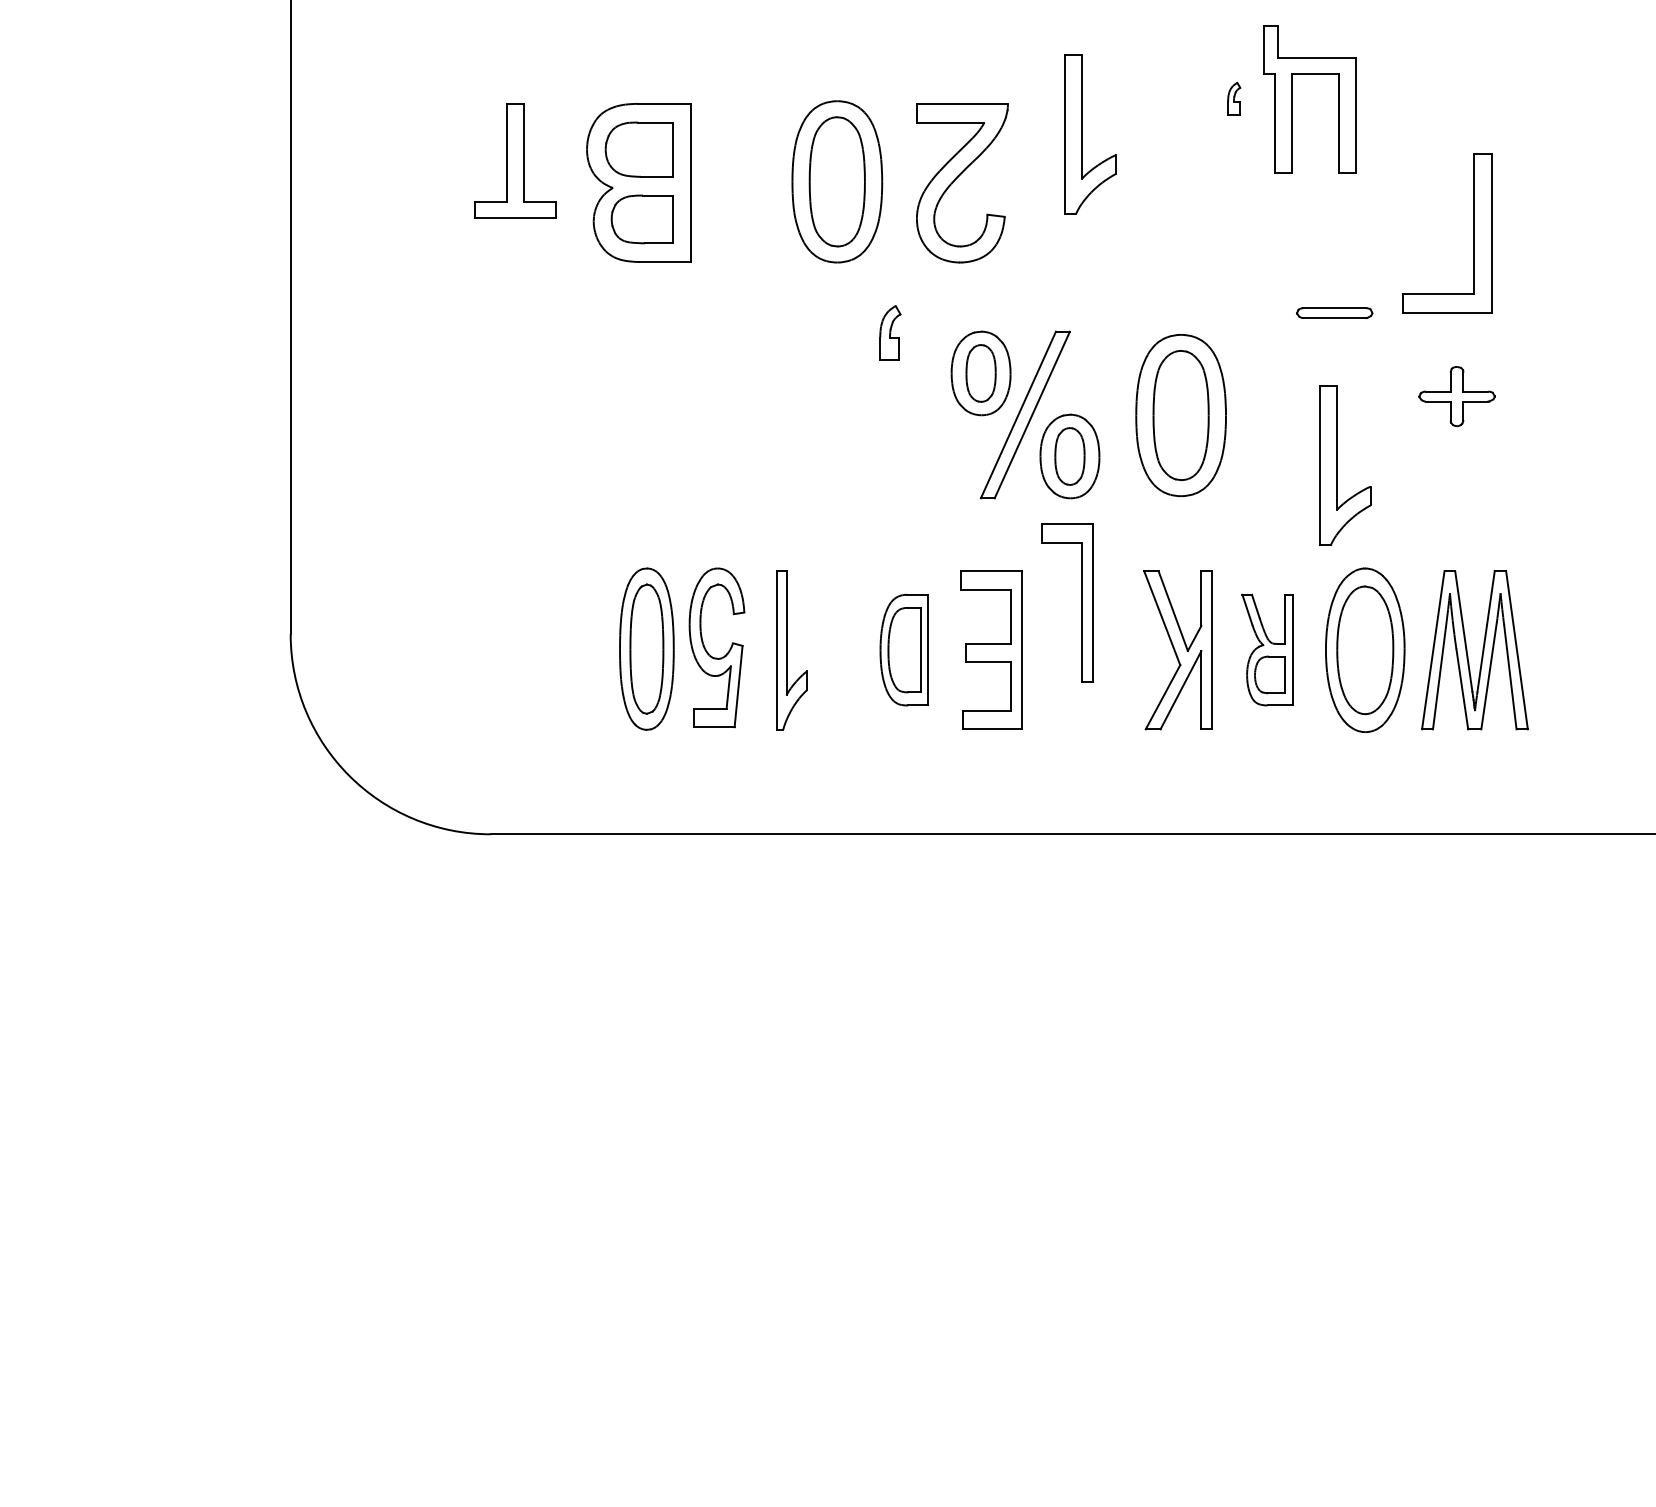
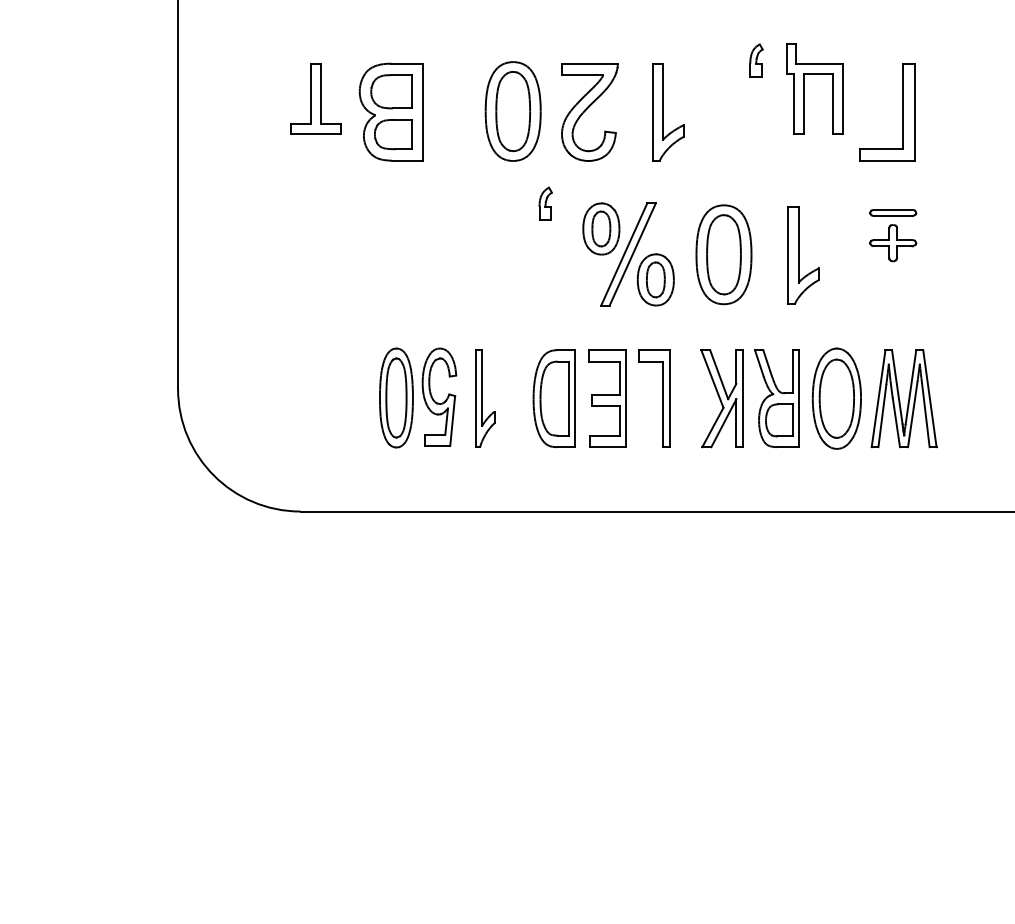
part: (1234, 98) -> (756, 60), size x1.67
part: (1292, 98) -> (804, 88), moved
part: (1090, 134) -> (668, 112), moved
part: (1472, 233) -> (902, 112), moved
part: (1335, 312) -> (893, 212), moved
part: (1345, 465) -> (803, 255), moved
part: (1080, 602) -> (662, 398), moved
part: (903, 649) -> (553, 398), size x1.43
part: (1266, 649) -> (776, 398), size x1.43

